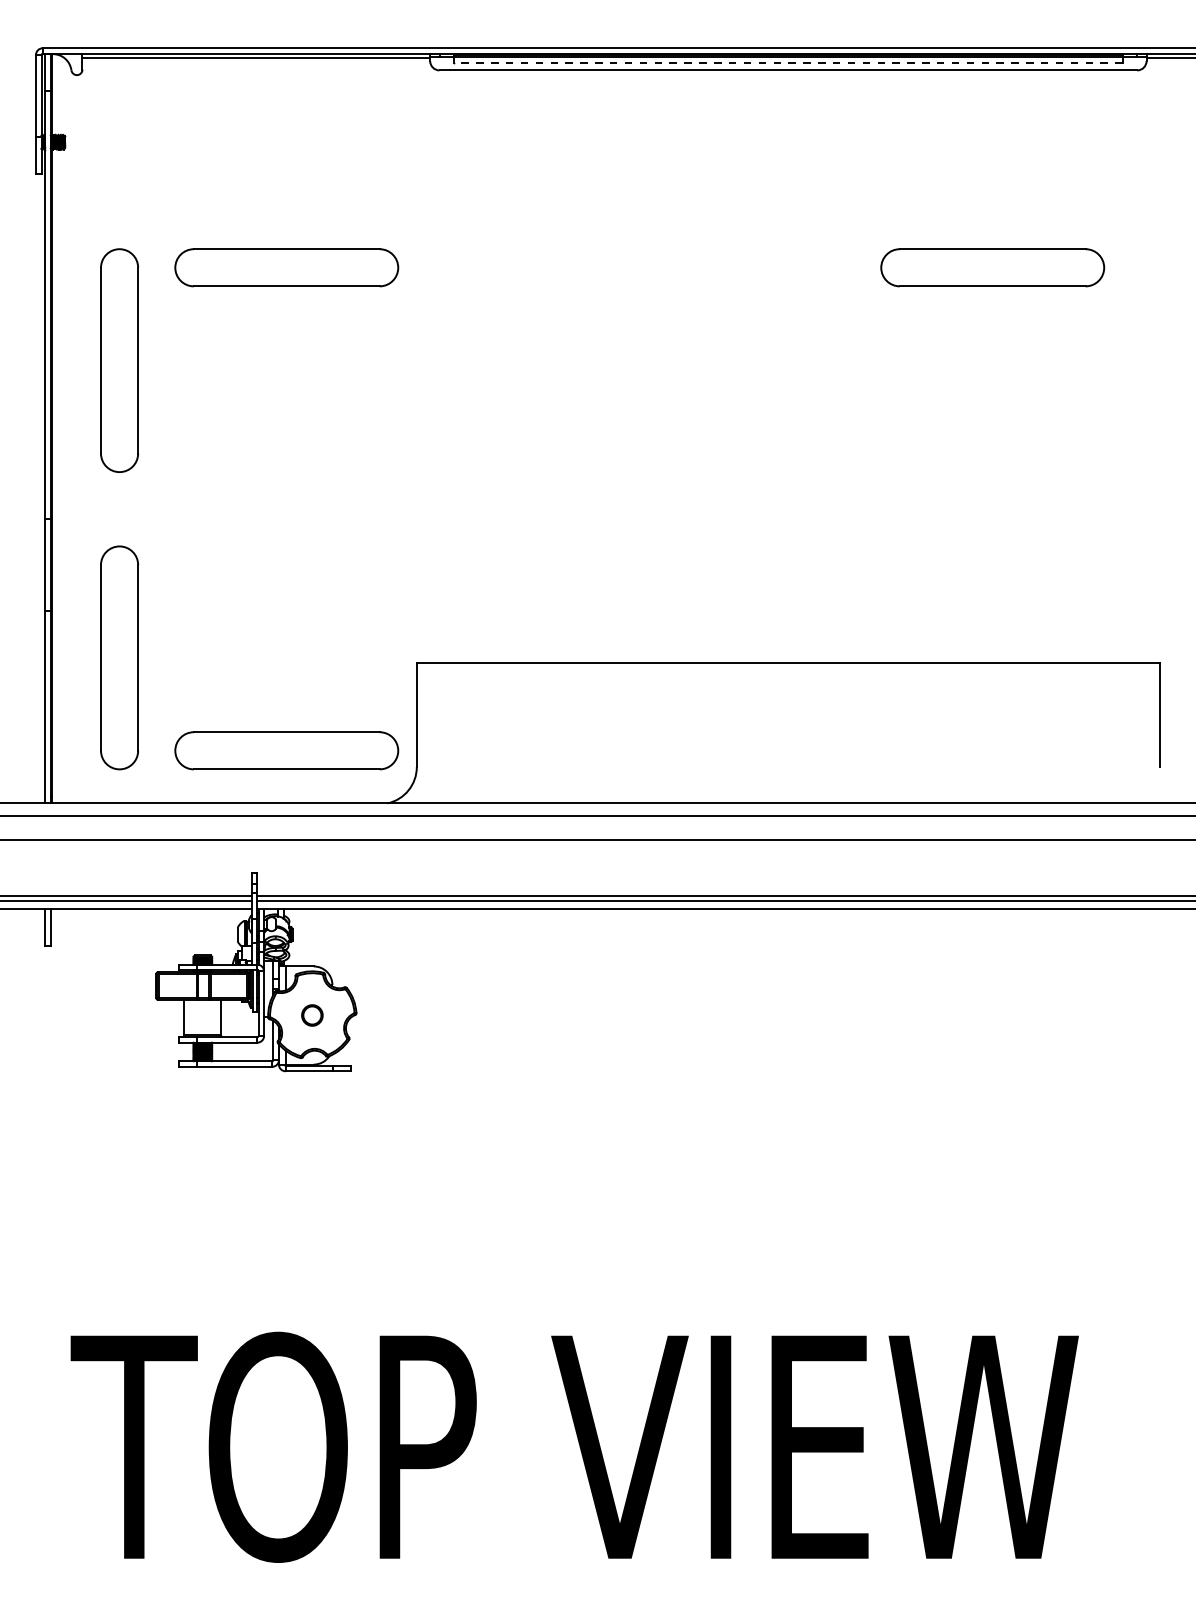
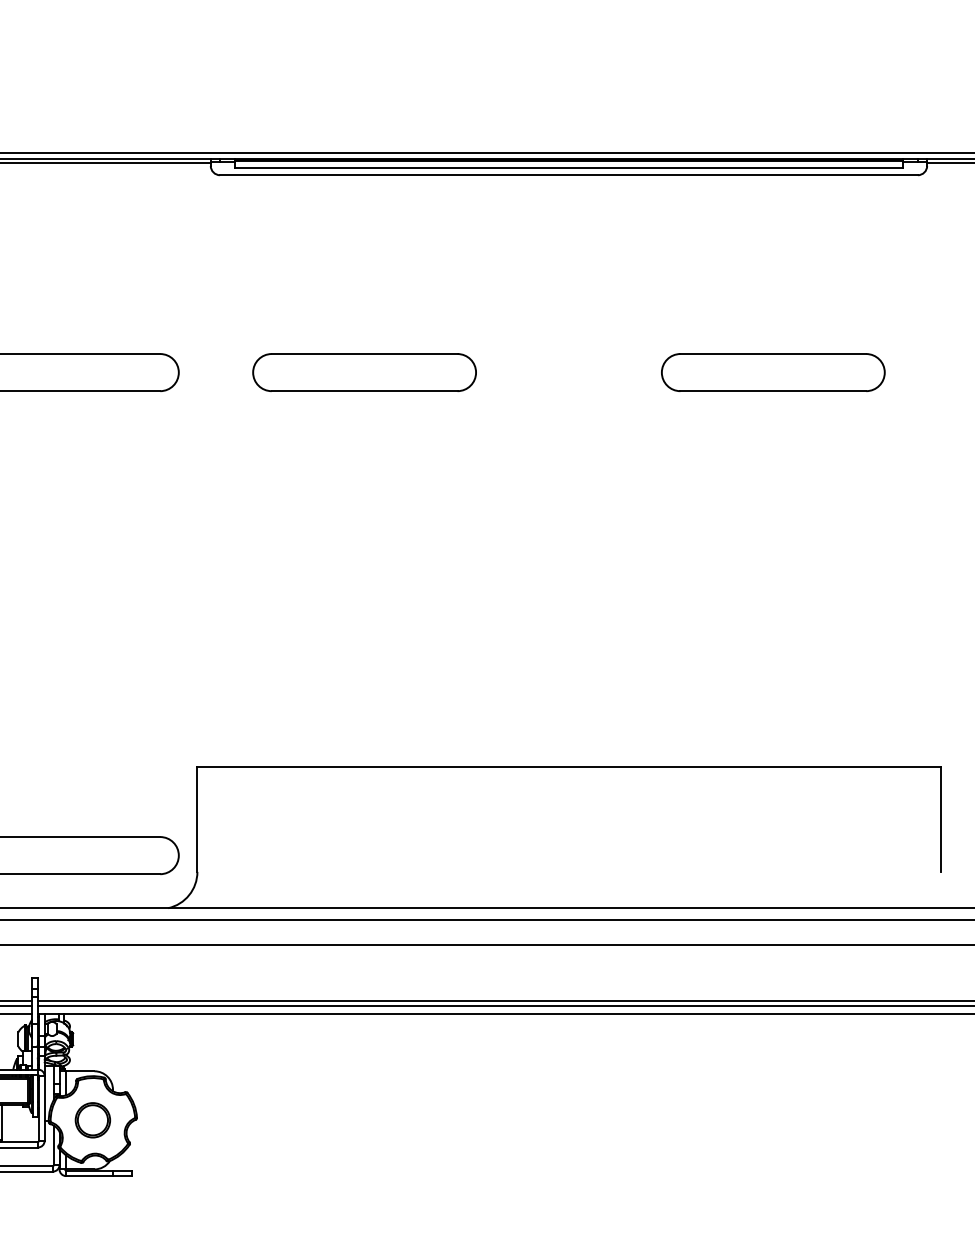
line: (787, 63) -> (568, 168), dashed -> solid
part: (583, 267) -> (364, 372), added
part: (312, 1015) -> (93, 1120), size x1.67

